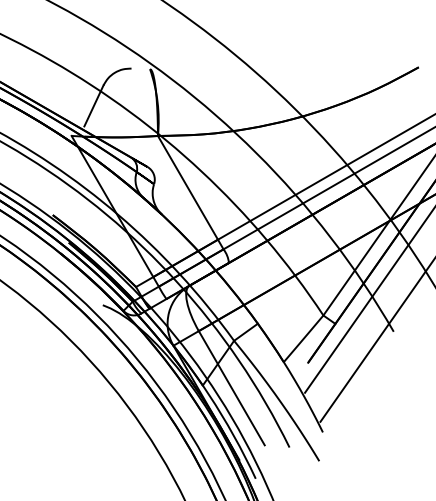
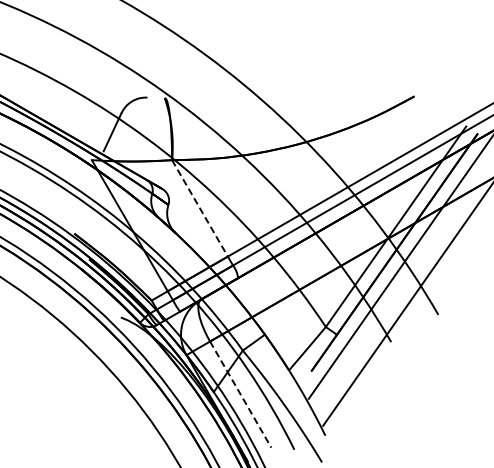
line: (188, 187) -> (200, 208), solid -> dashed
line: (231, 389) -> (240, 395), solid -> dashed

